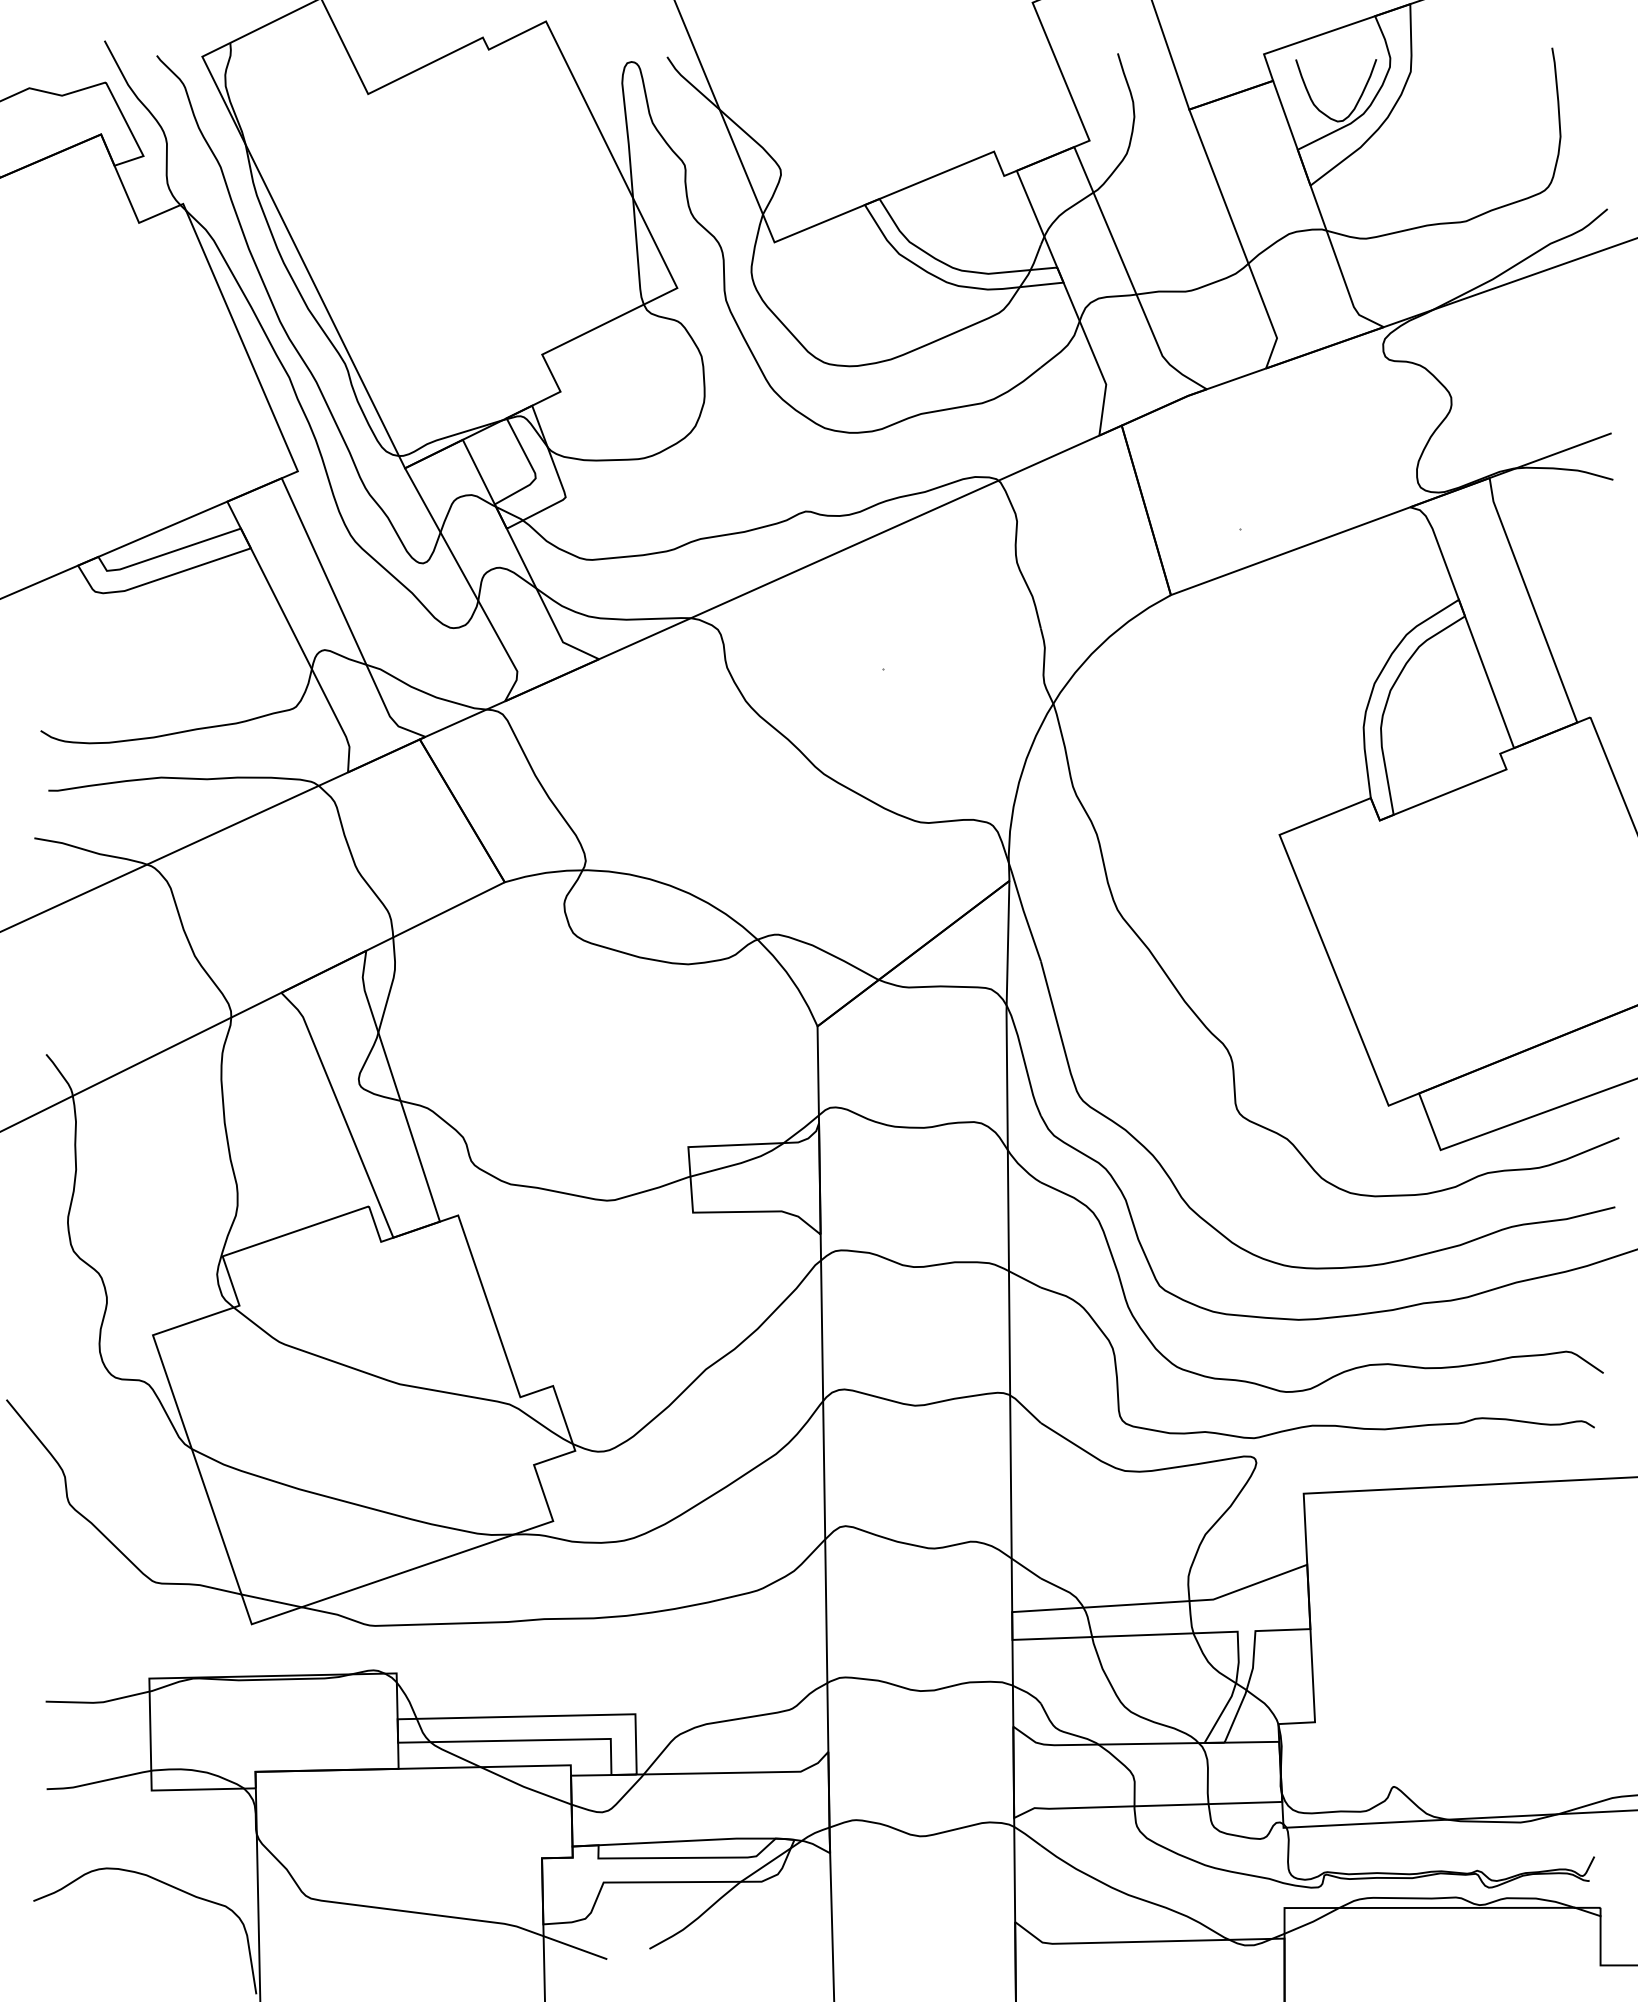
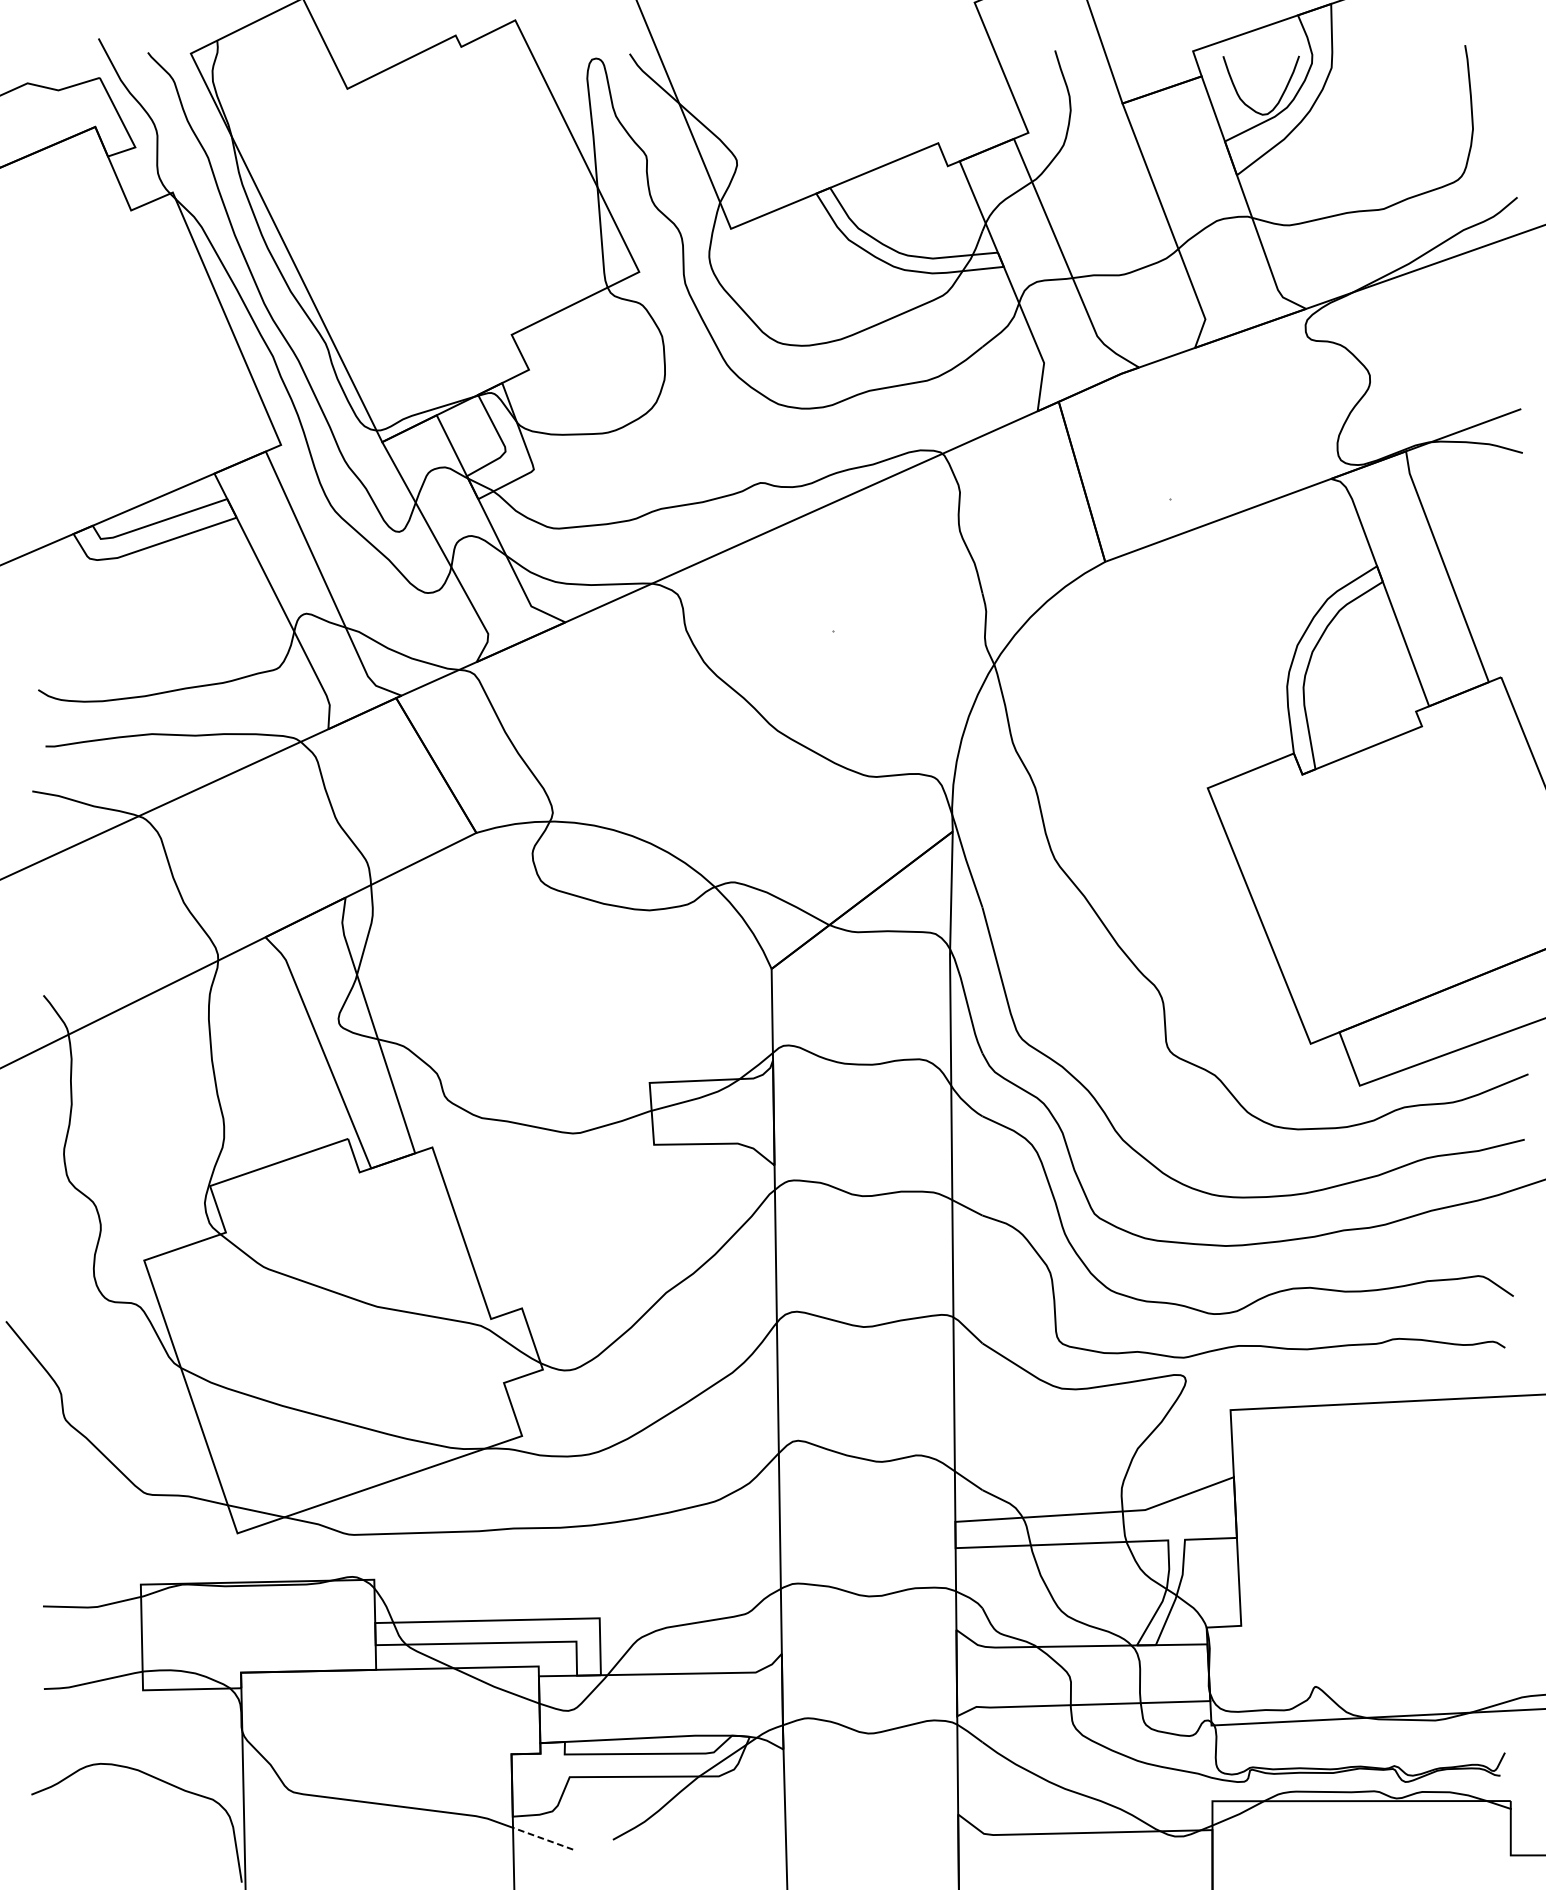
line: (575, 1947) -> (543, 1838), solid -> dashed

